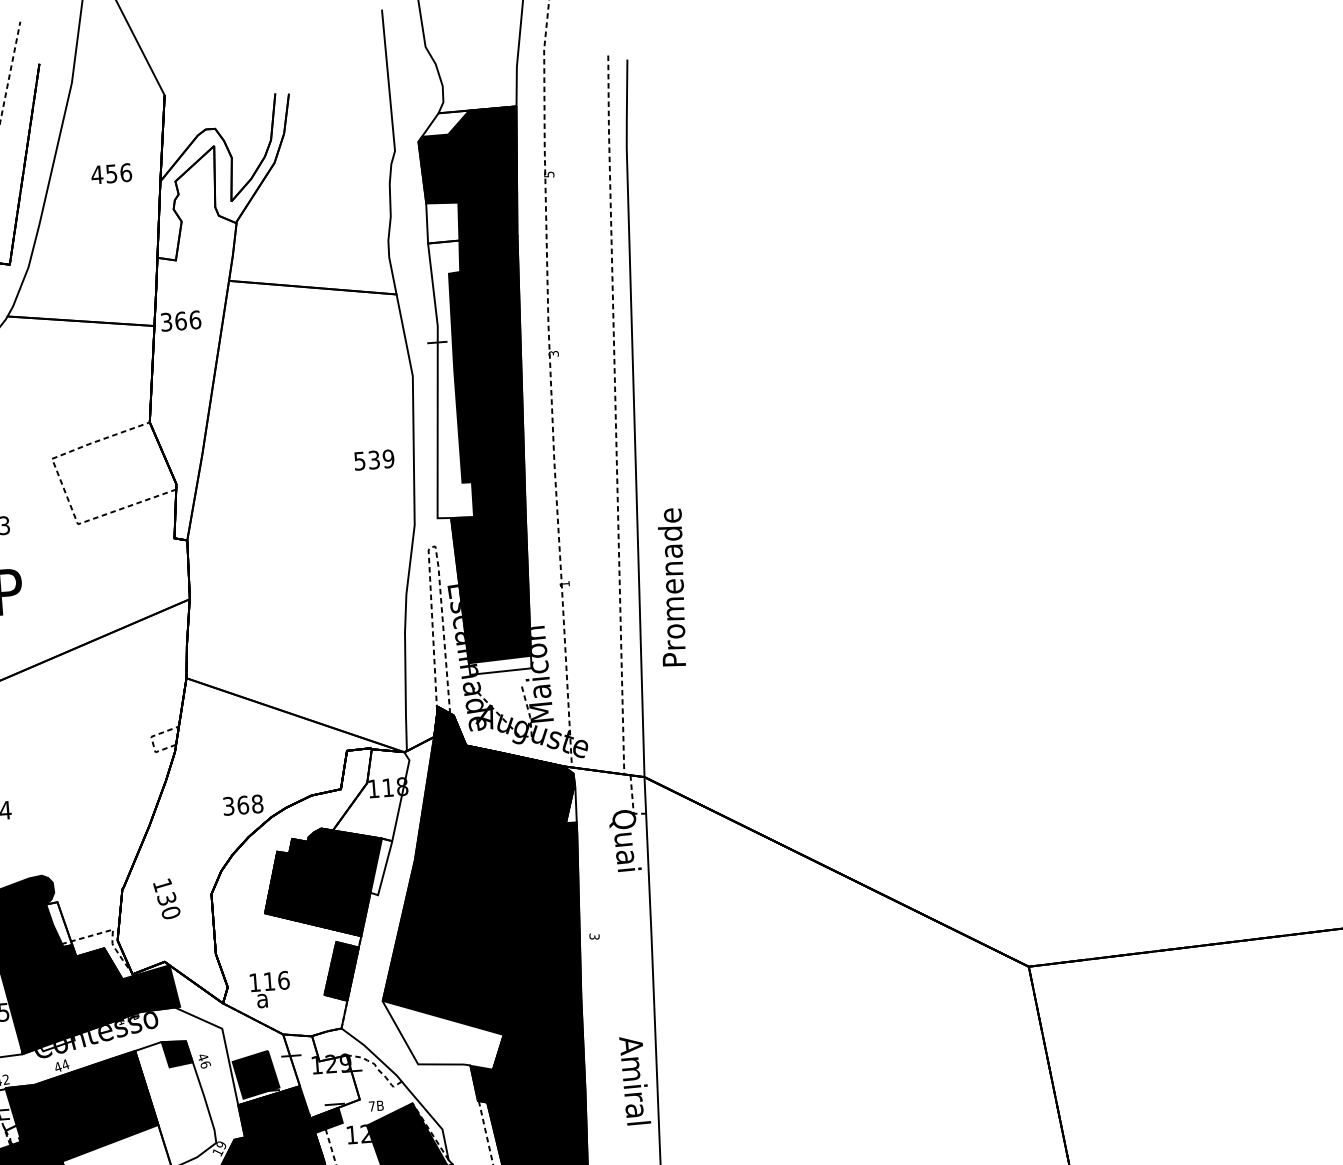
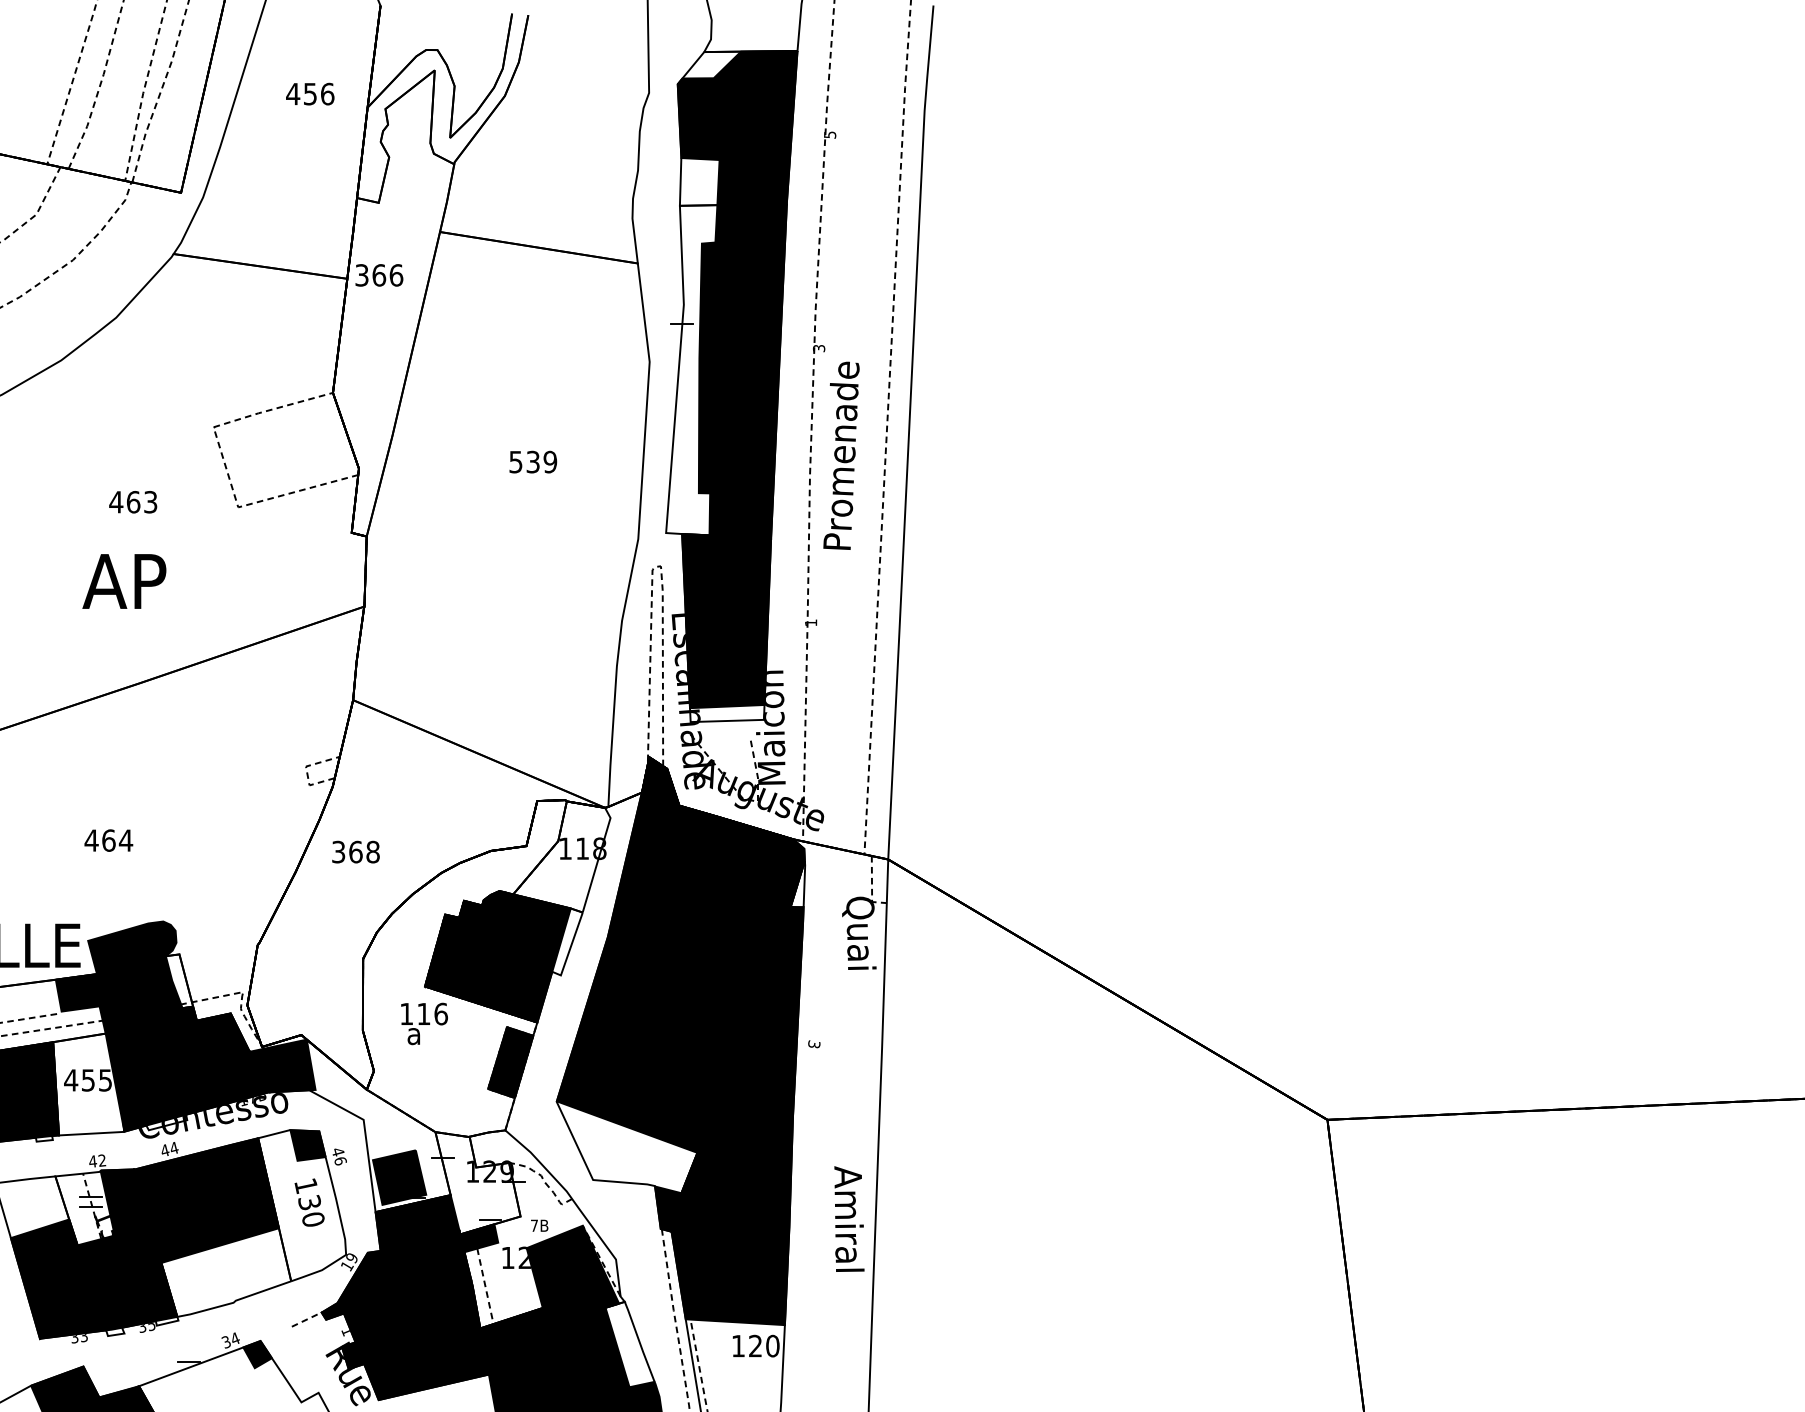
text: (374, 459) -> (533, 461), moved
text: (672, 587) -> (841, 455), moved
text: (242, 804) -> (355, 851), moved
text: (166, 898) -> (309, 1202), moved
text: (270, 989) -> (424, 1023), moved

